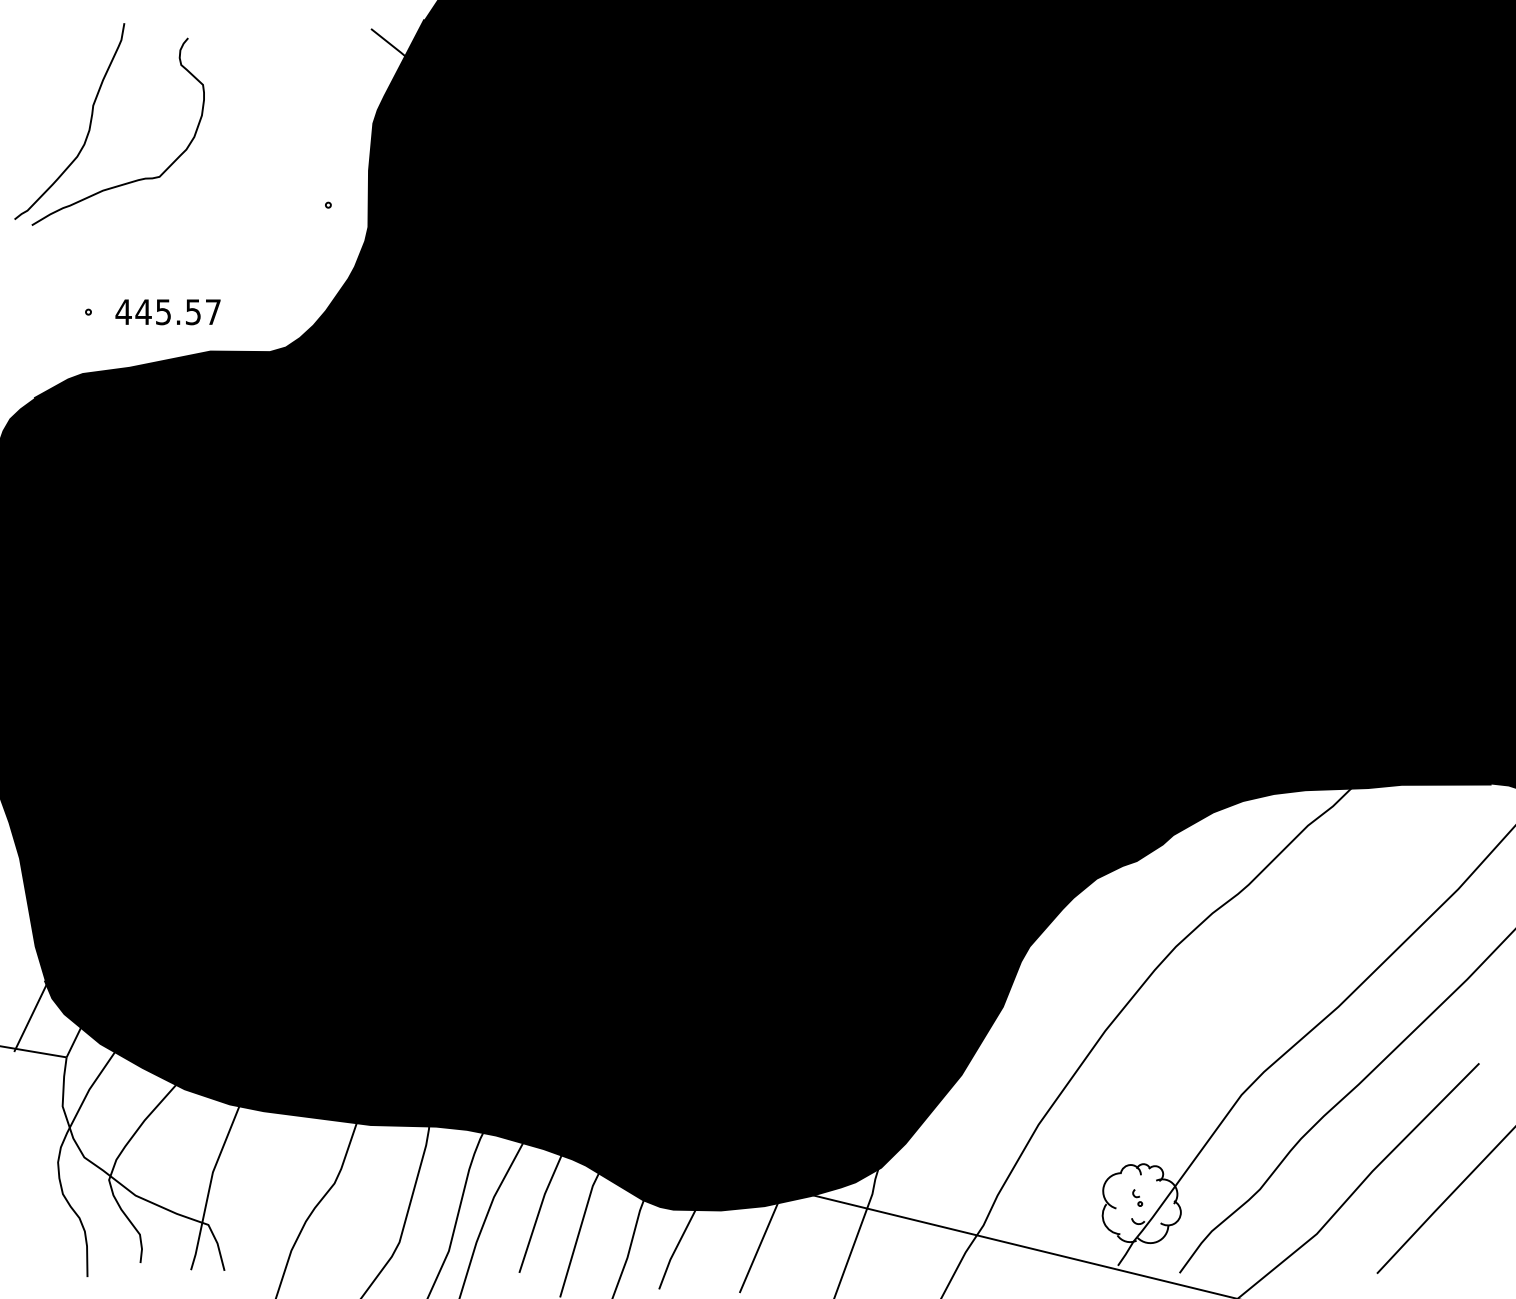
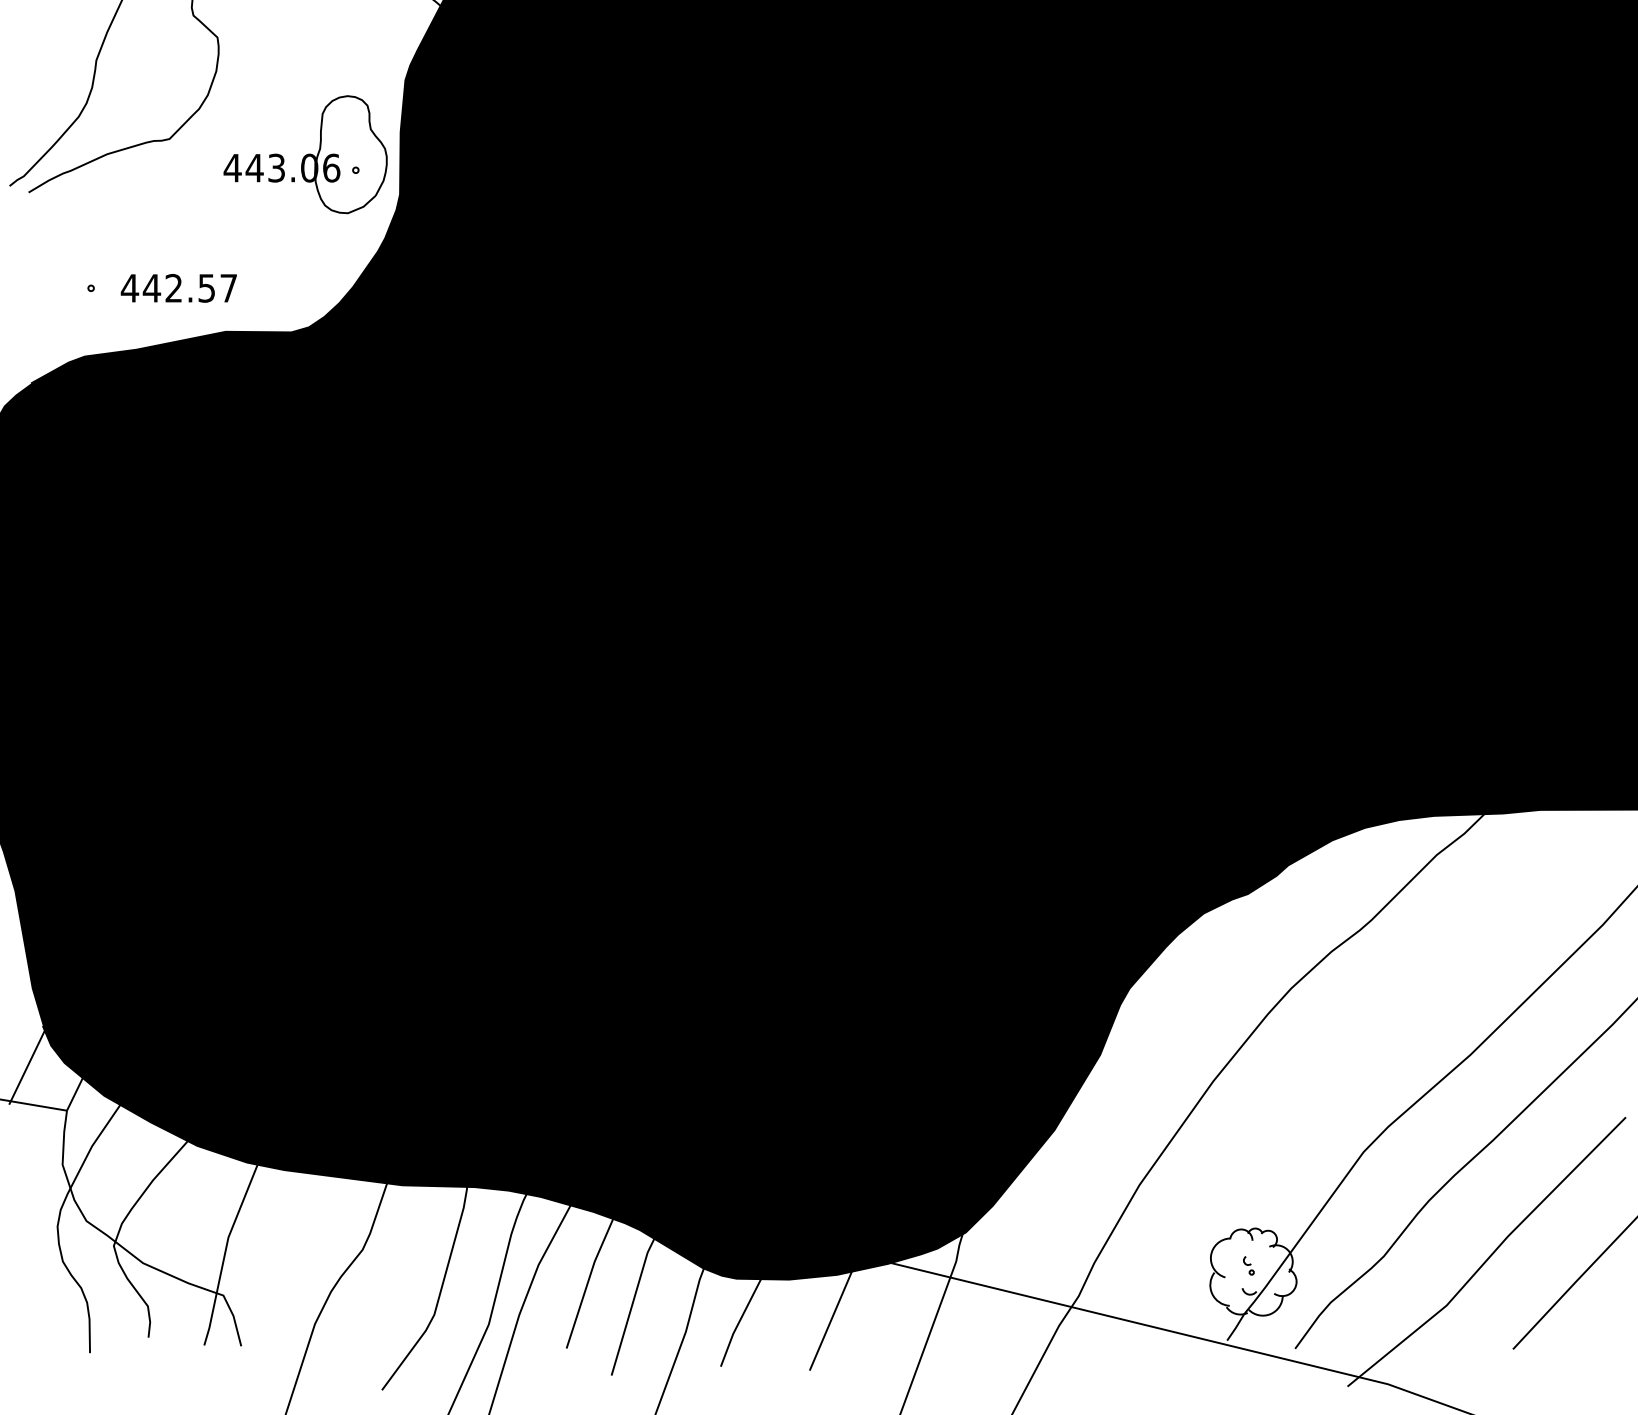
part: (282, 190) -> (305, 154), added
text: (163, 312) -> (173, 288), 445.57 -> 442.57

